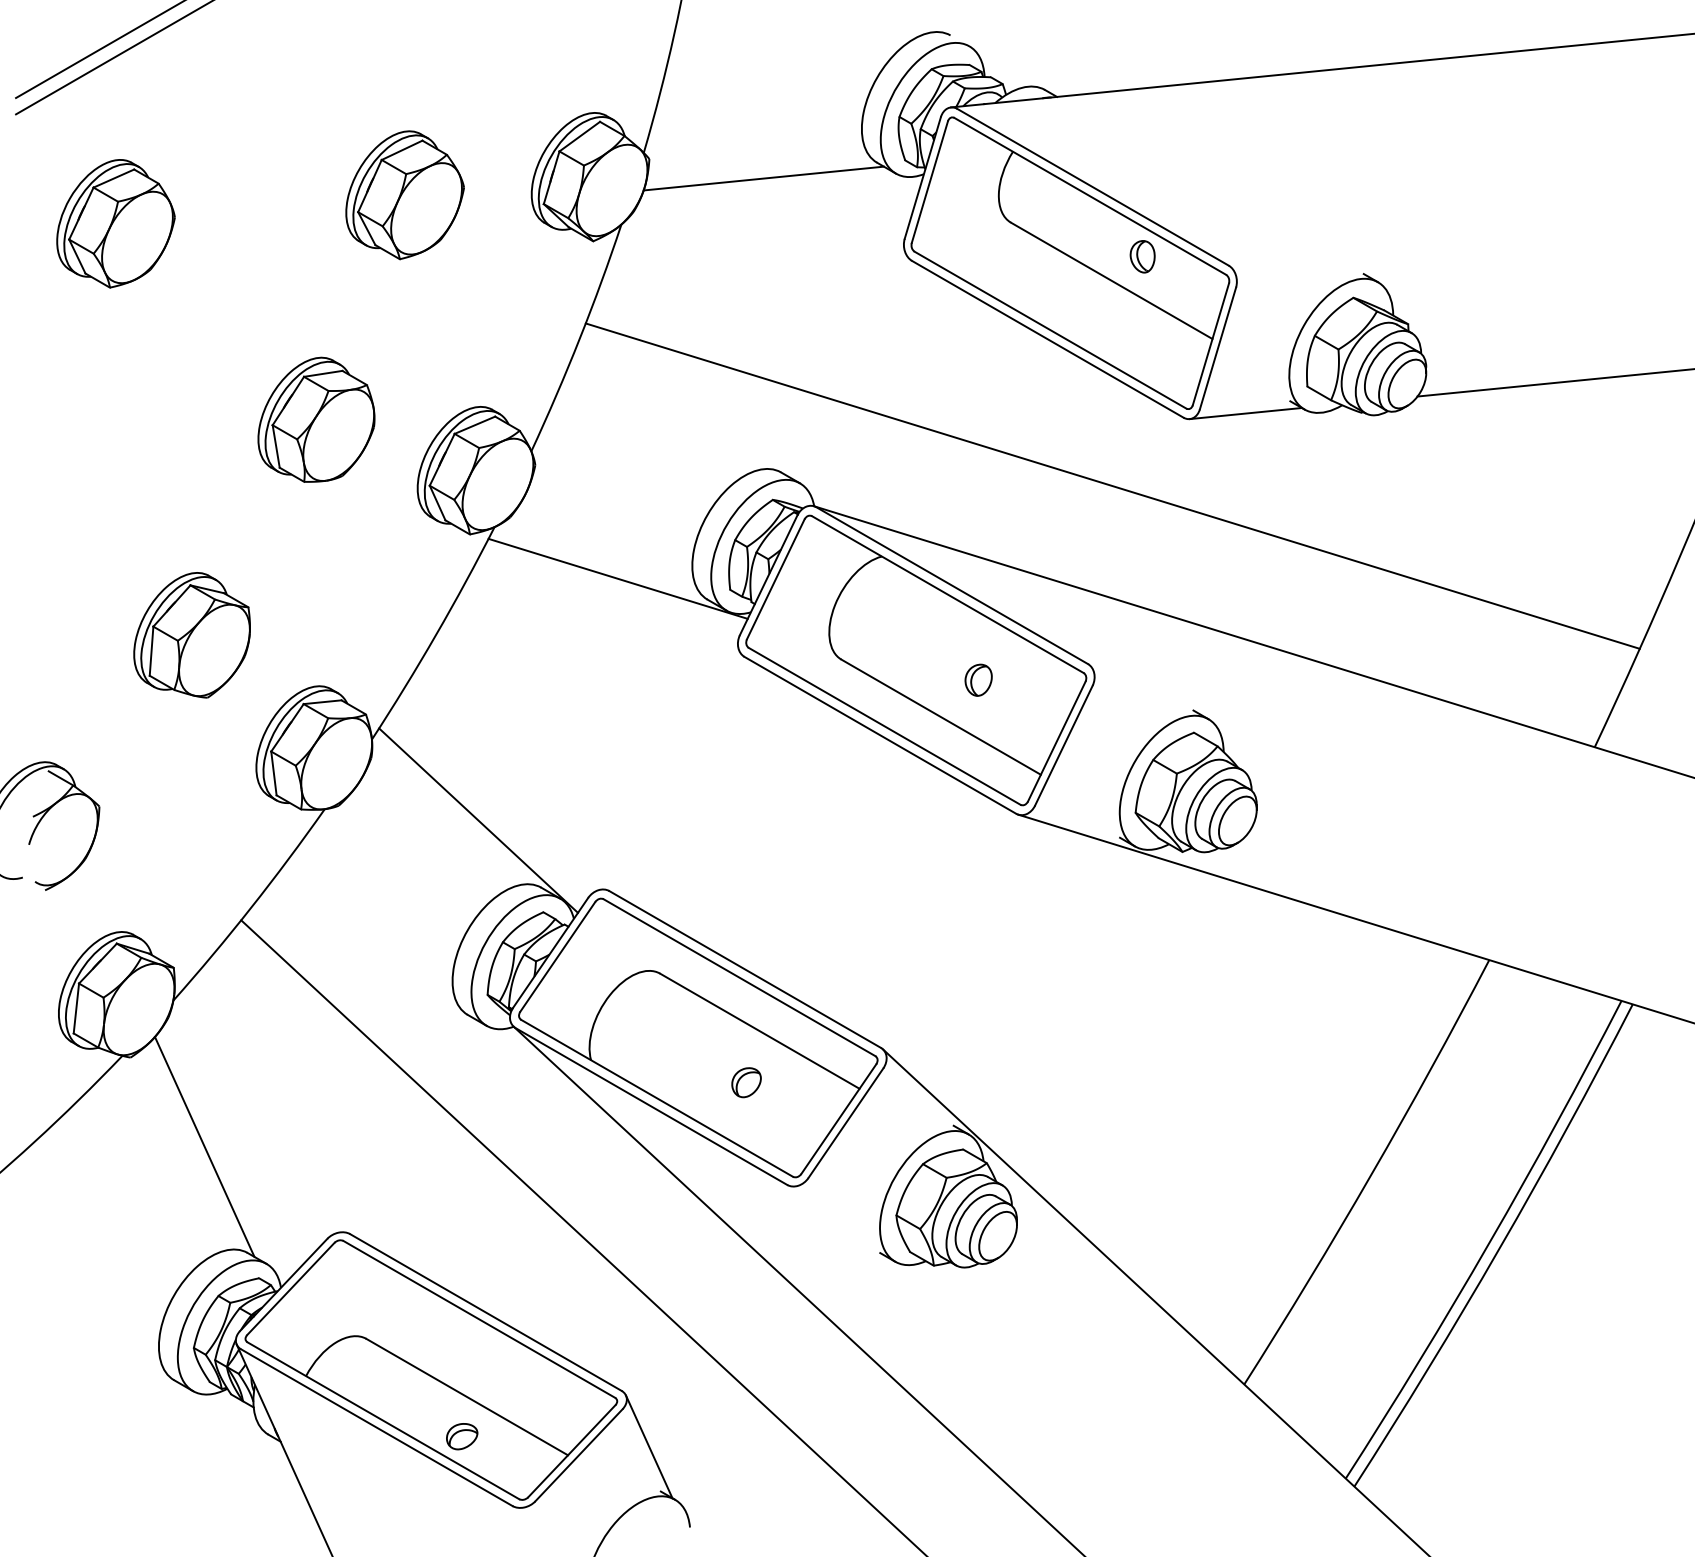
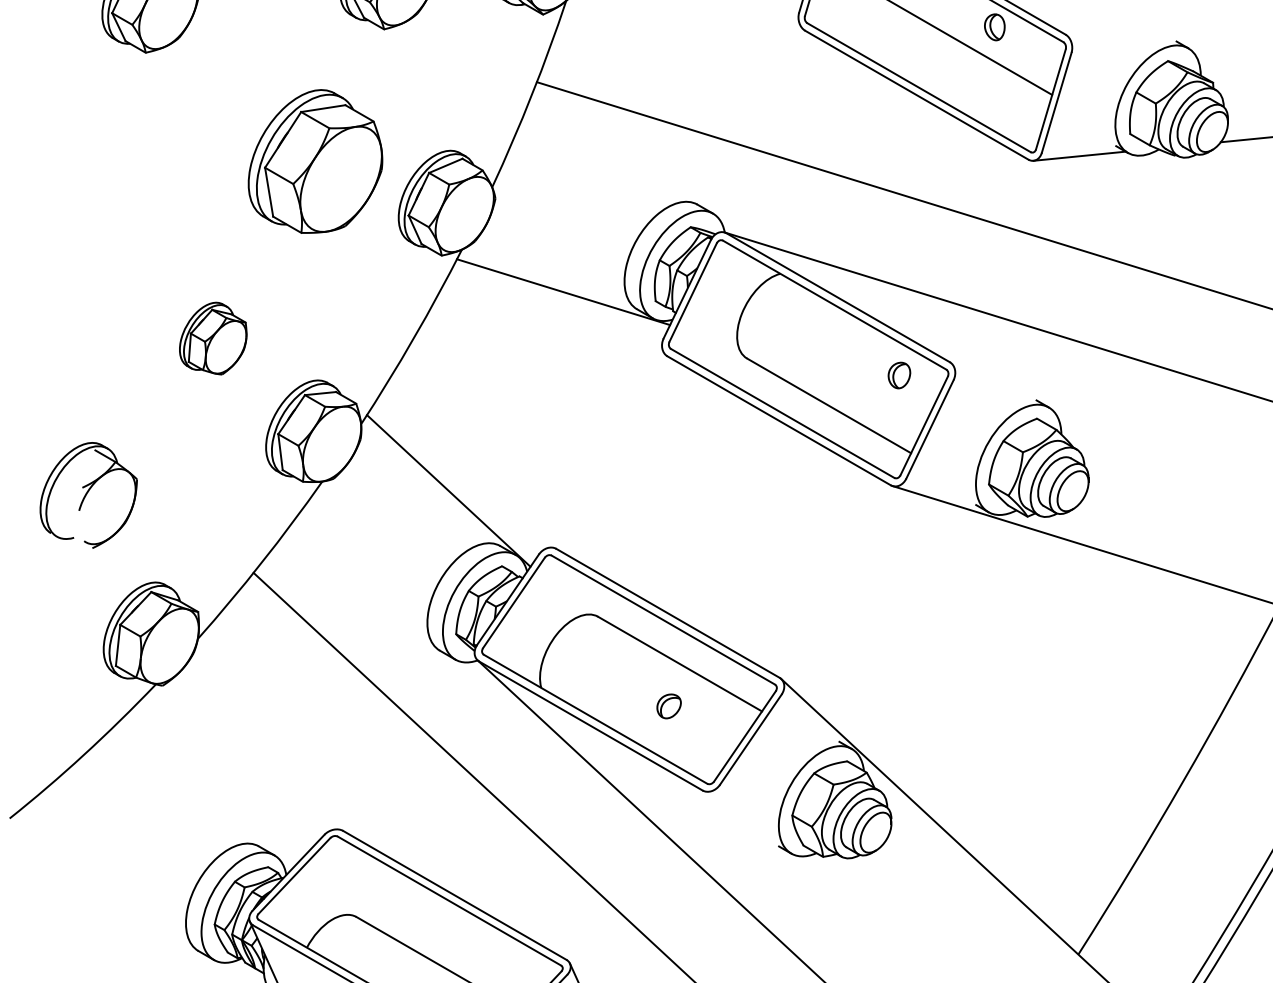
part: (316, 419) -> (315, 161), size x1.4
part: (191, 635) -> (212, 338), size x0.7
part: (978, 679) -> (899, 374), moved
line: (204, 1146) -> (223, 758), removed

